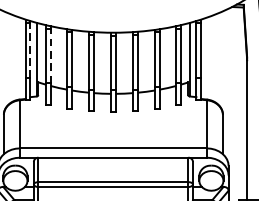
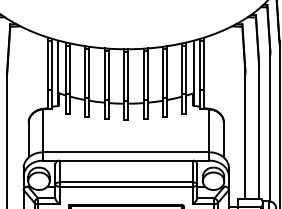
line: (30, 49) -> (52, 64), dashed -> solid
line: (50, 55) -> (70, 69), dashed -> solid

